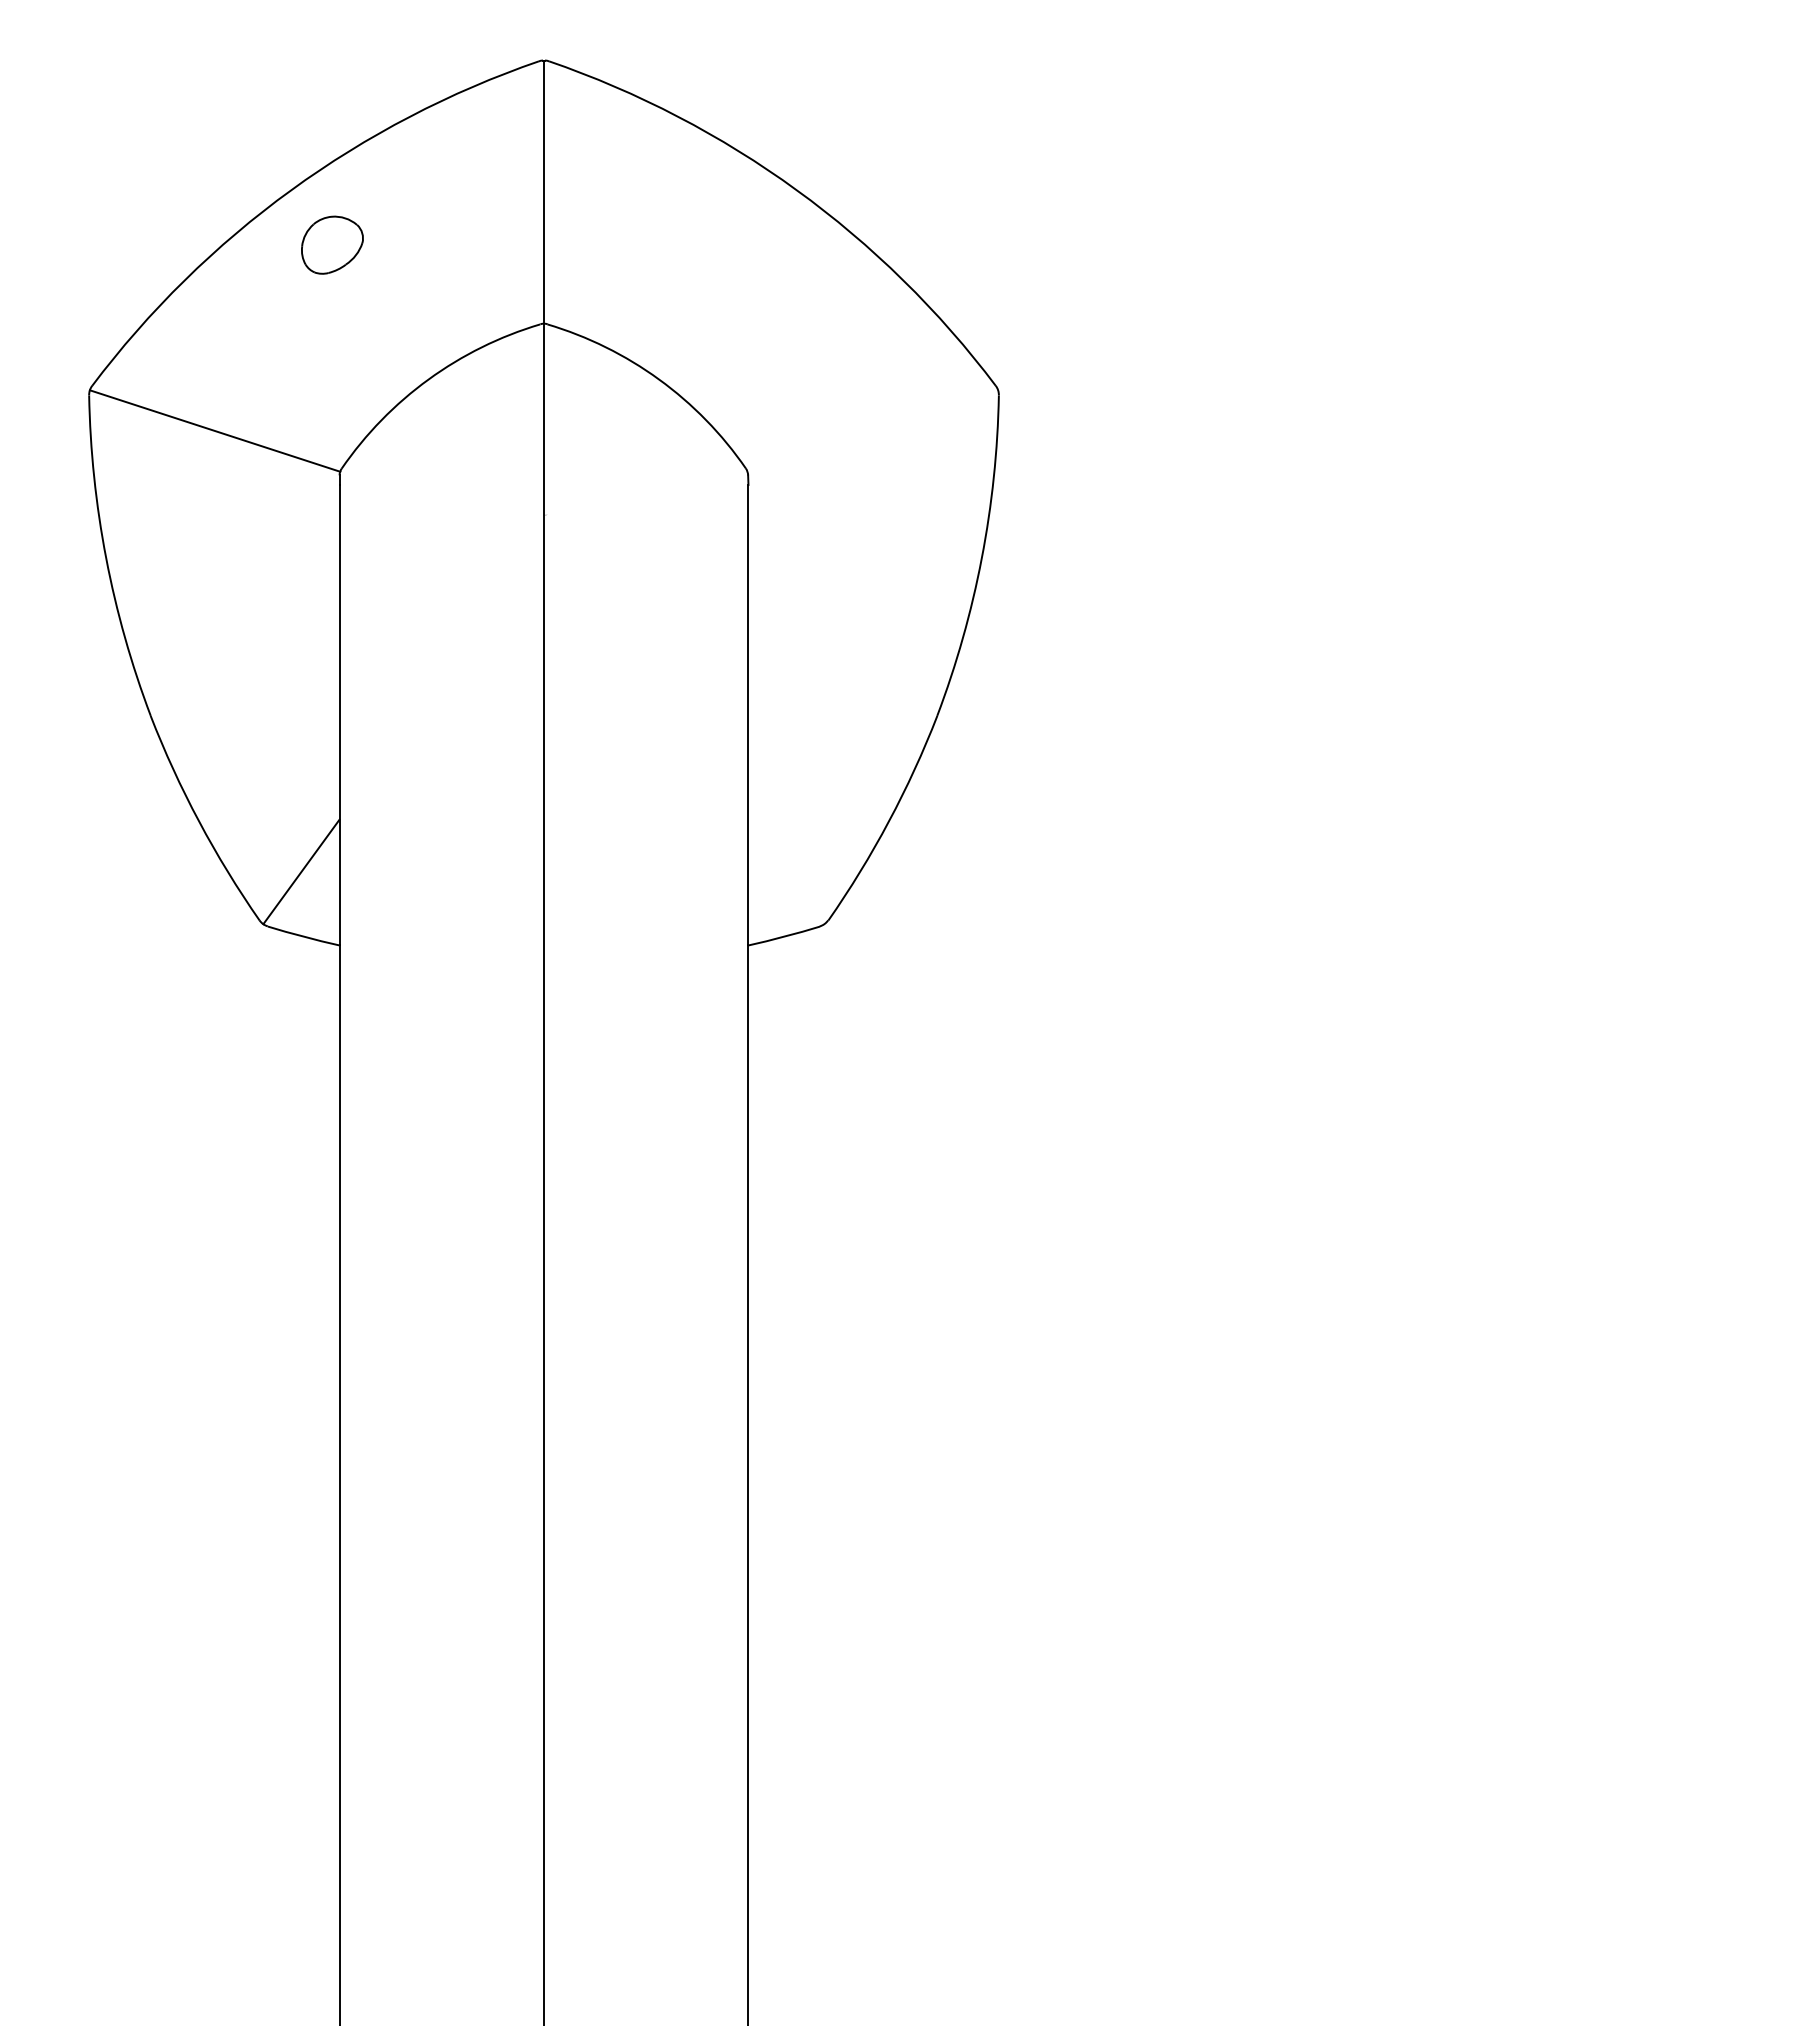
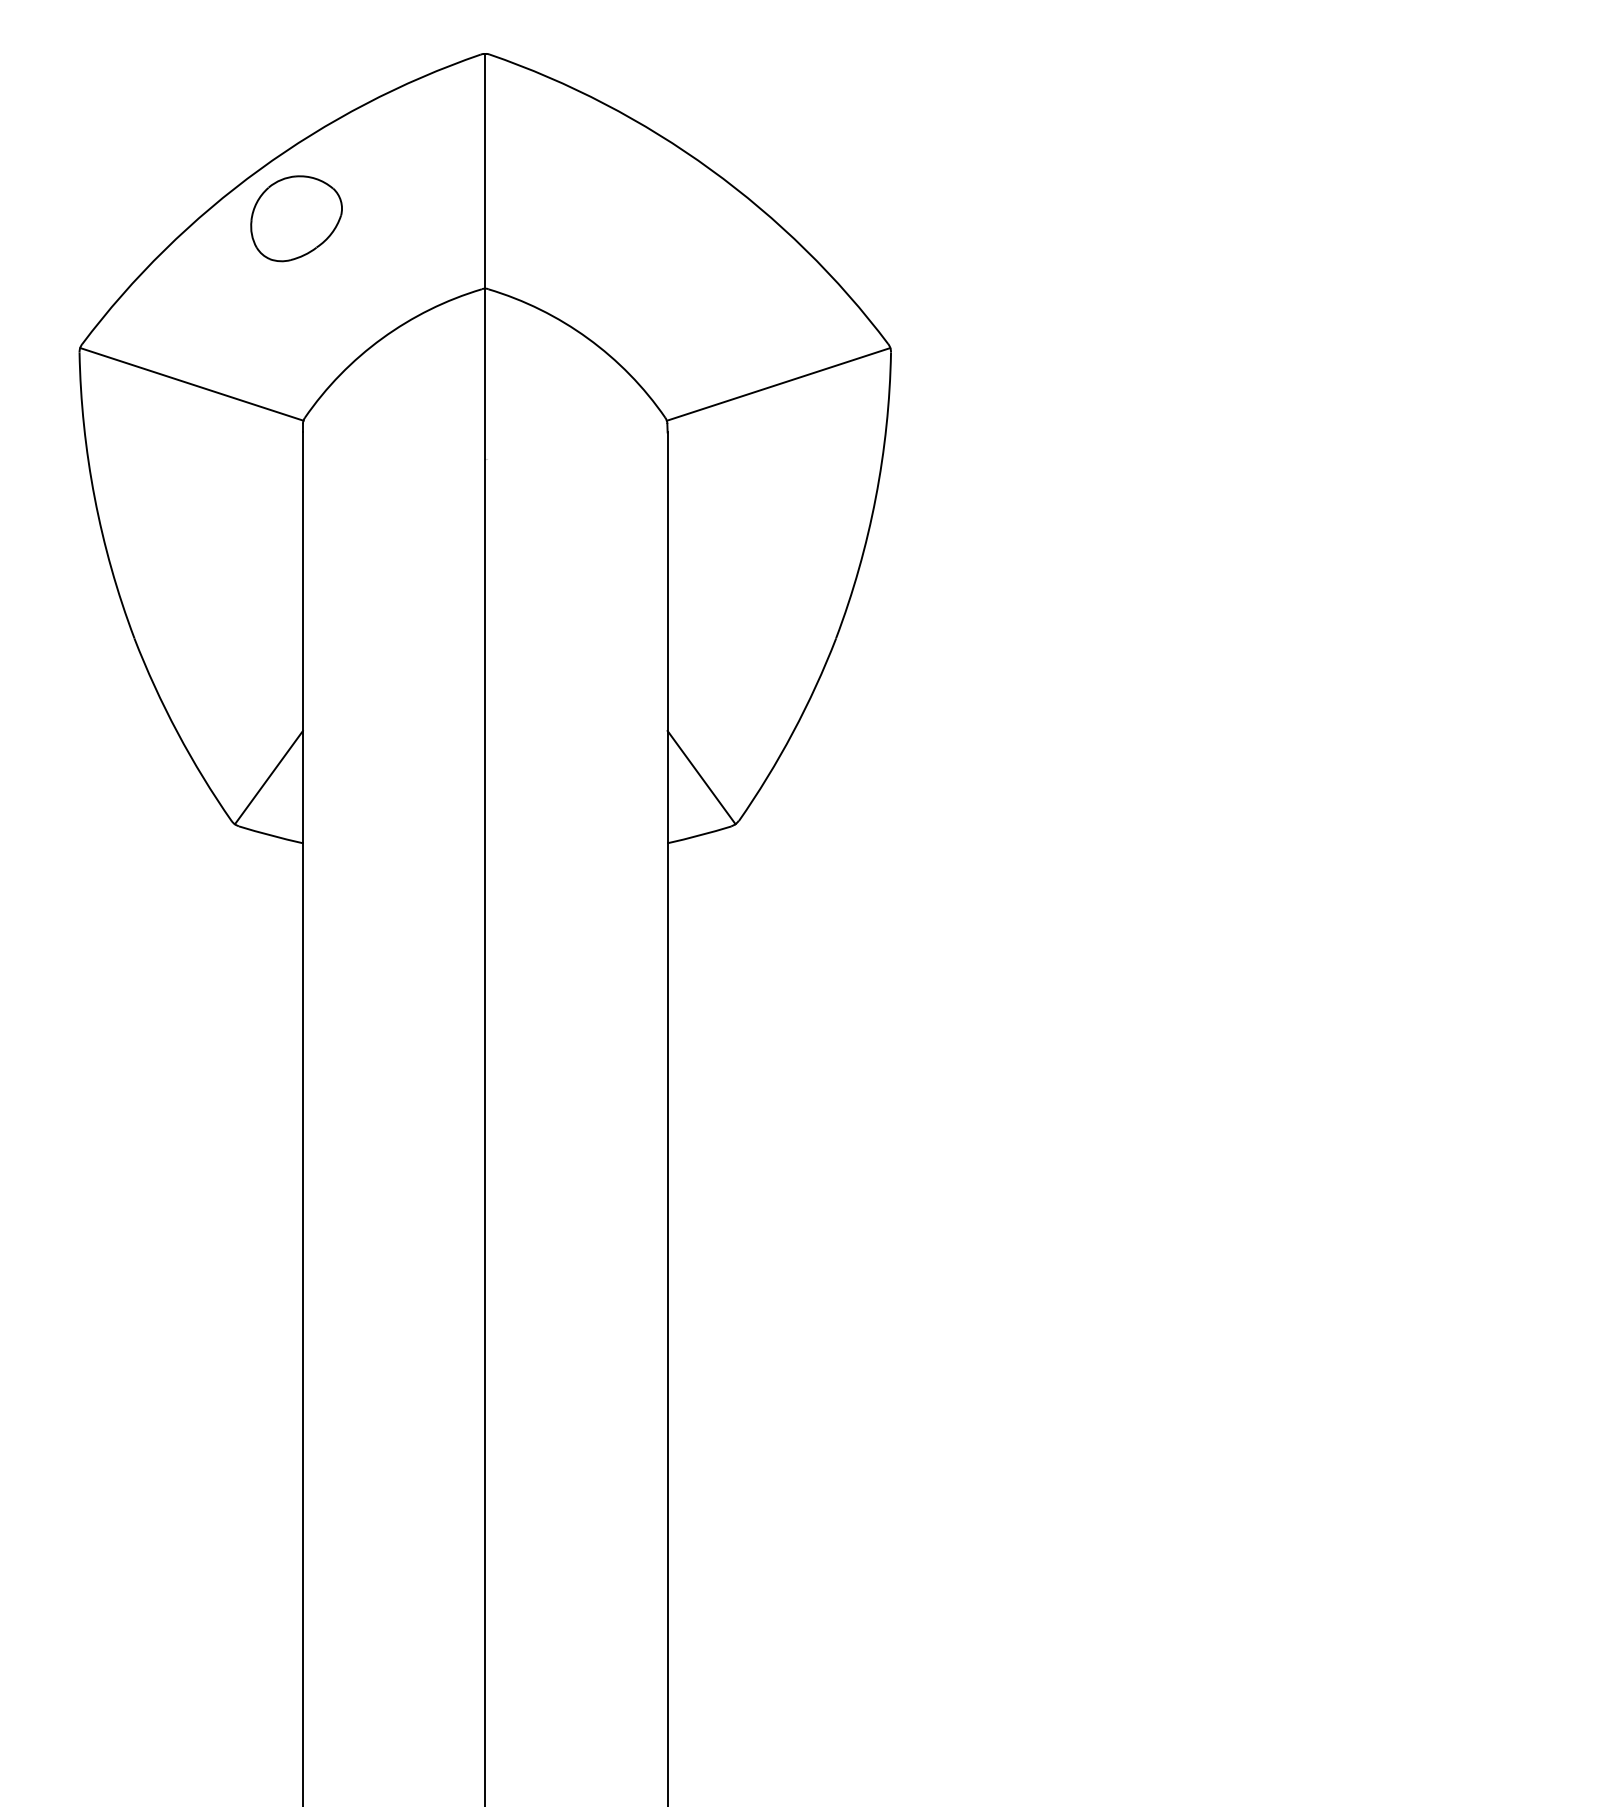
part: (332, 244) -> (296, 217), size x1.67
line: (872, 430) -> (778, 383), added
line: (786, 871) -> (701, 777), added

